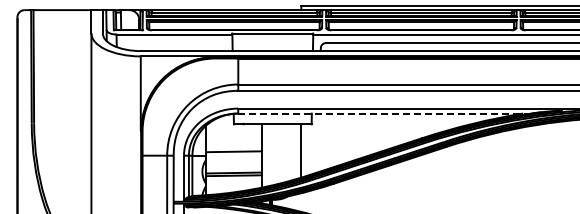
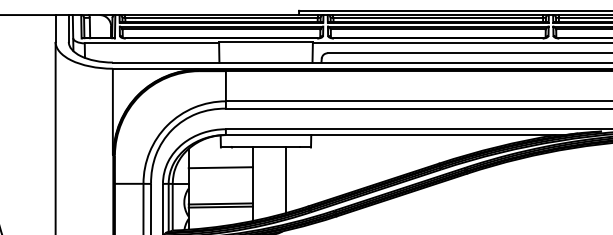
line: (384, 113) -> (395, 134), dashed -> solid
line: (233, 151) -> (220, 167), moved
line: (301, 151) -> (286, 178), moved

